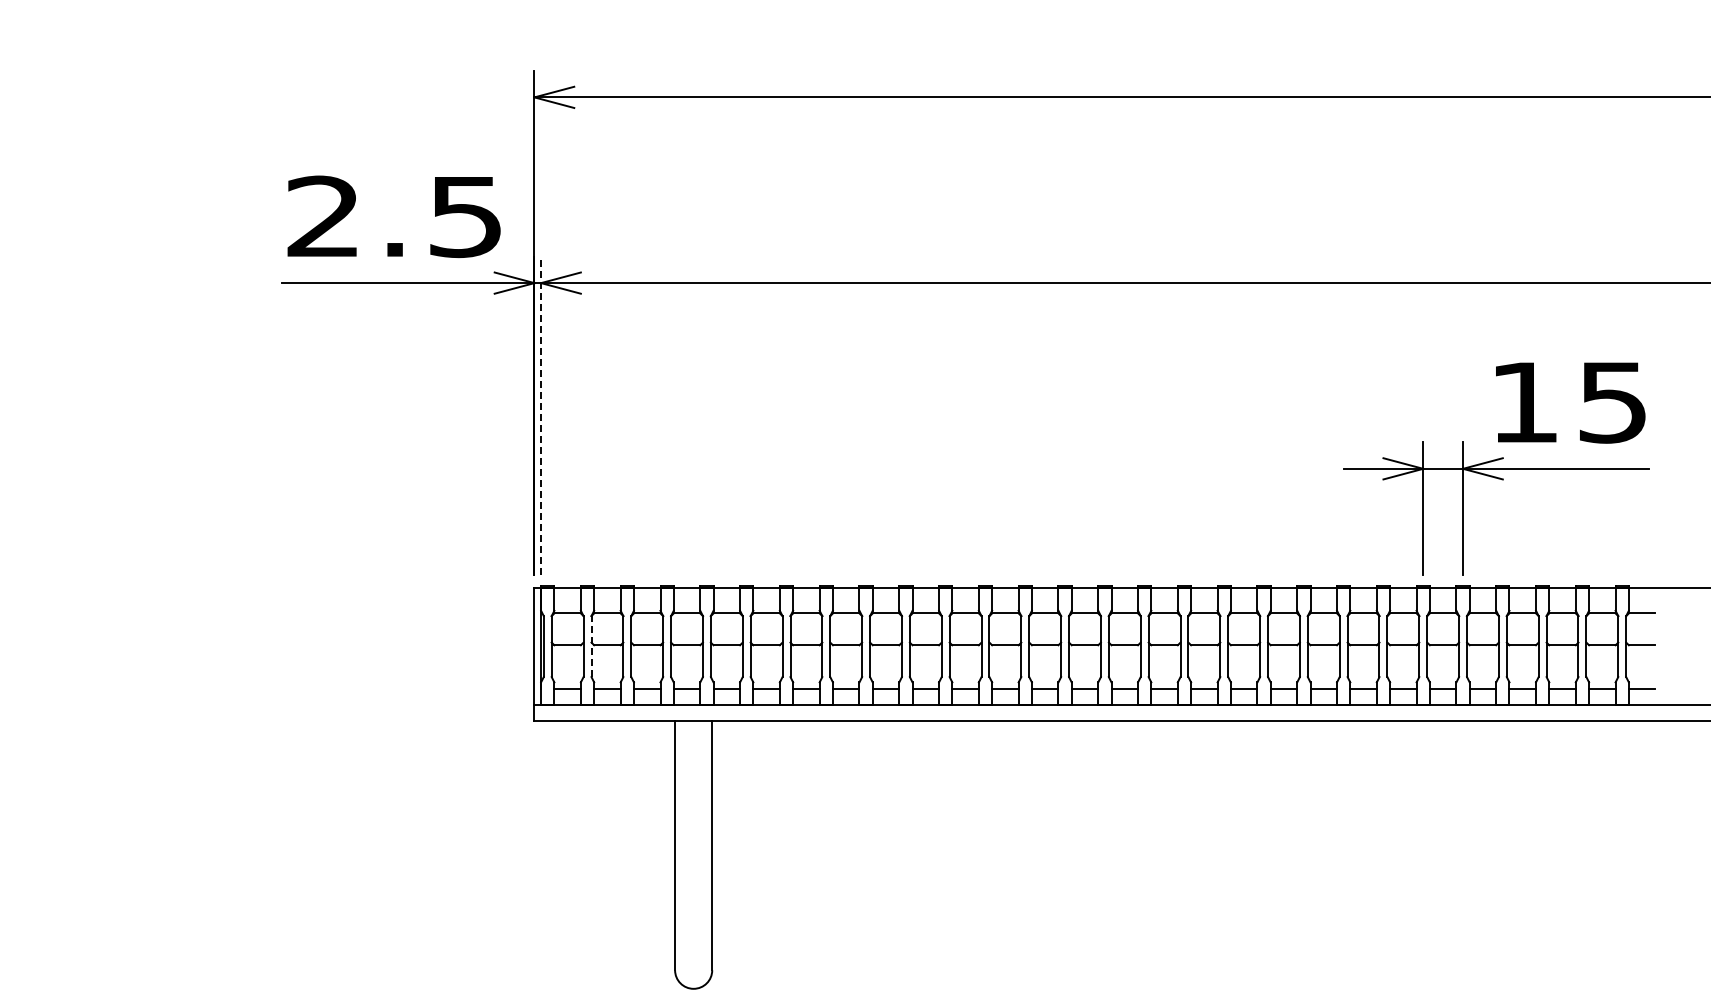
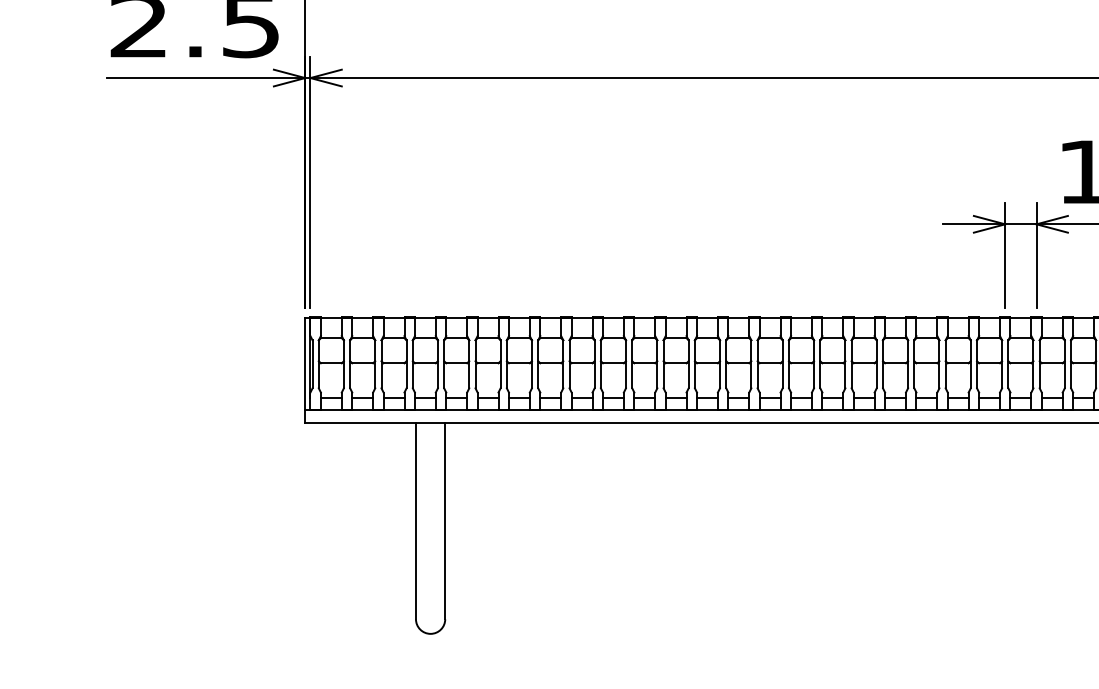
line: (541, 415) -> (310, 182), dashed -> solid
line: (591, 646) -> (350, 364), dashed -> solid

